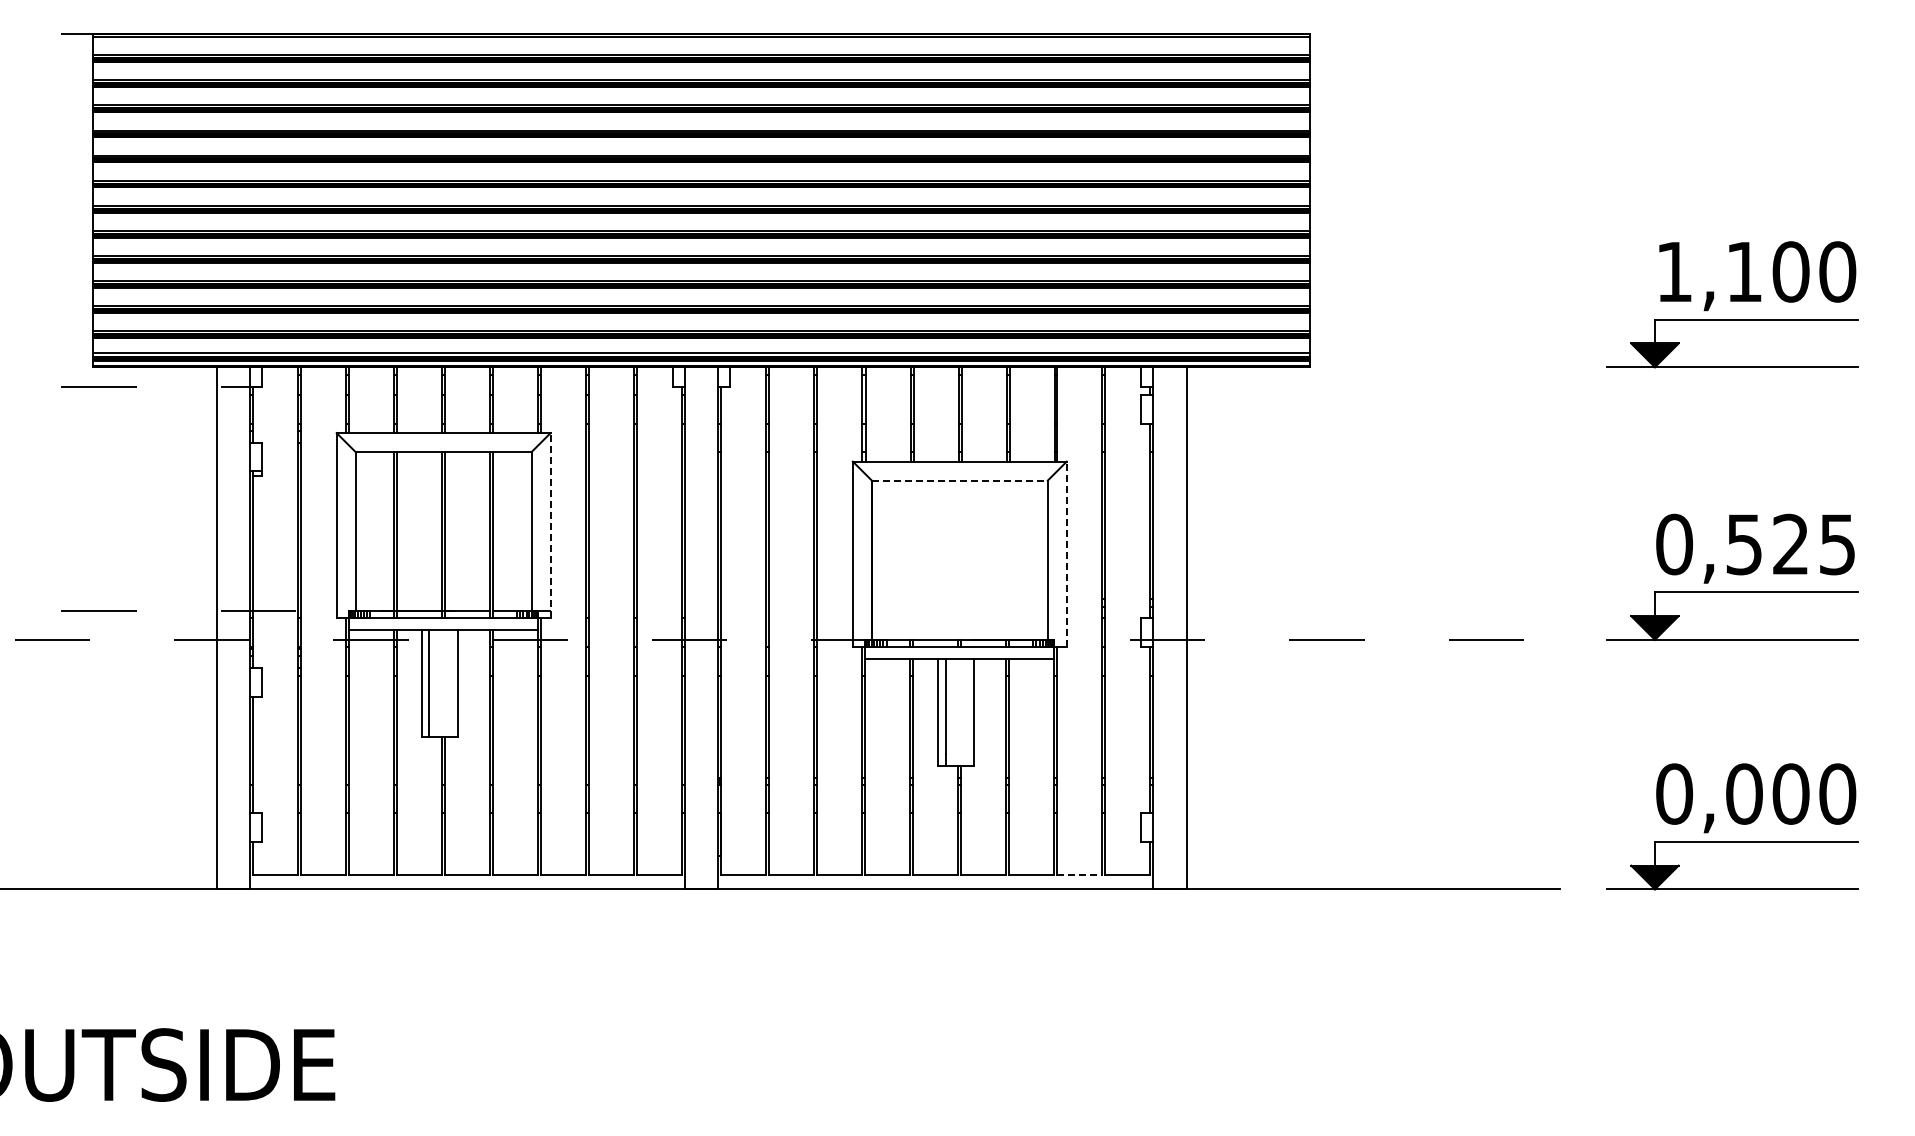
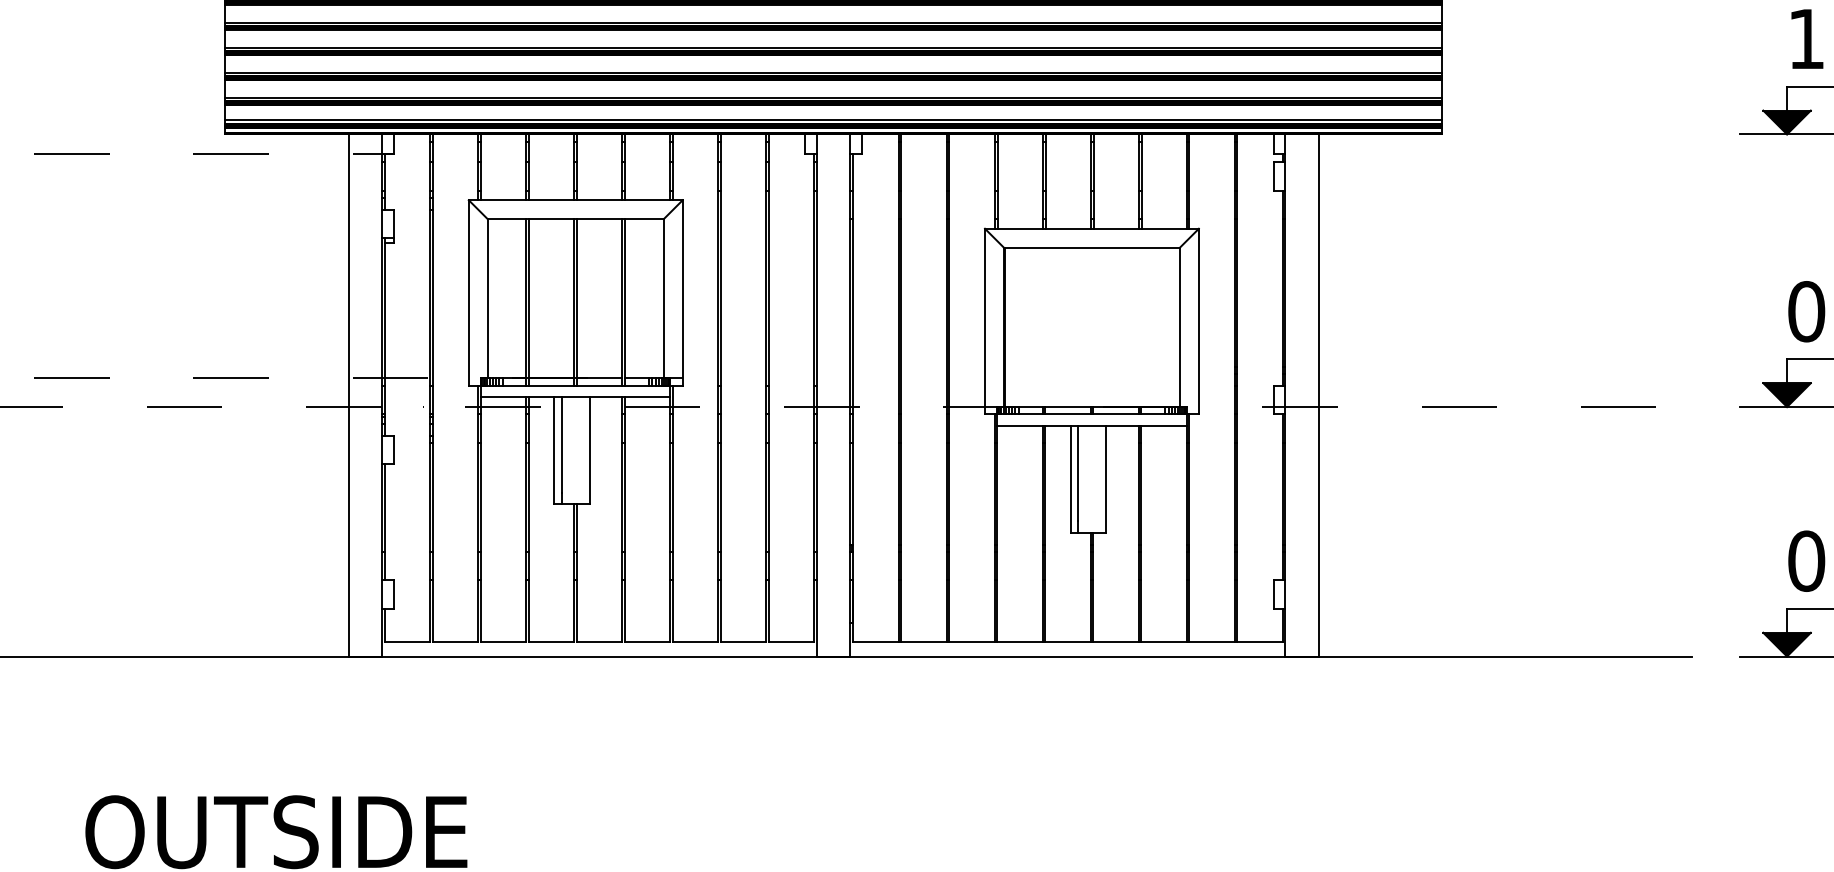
line: (959, 480) -> (1091, 247), dashed -> solid
line: (550, 525) -> (682, 292), dashed -> solid
line: (1066, 554) -> (1198, 321), dashed -> solid
line: (1079, 875) -> (1211, 642), dashed -> solid

